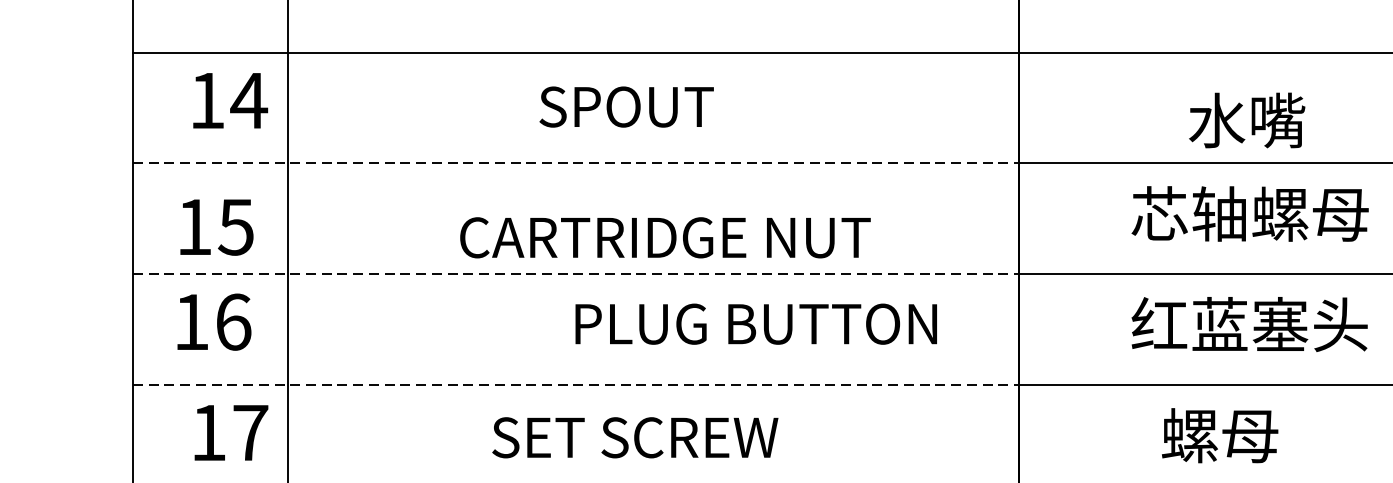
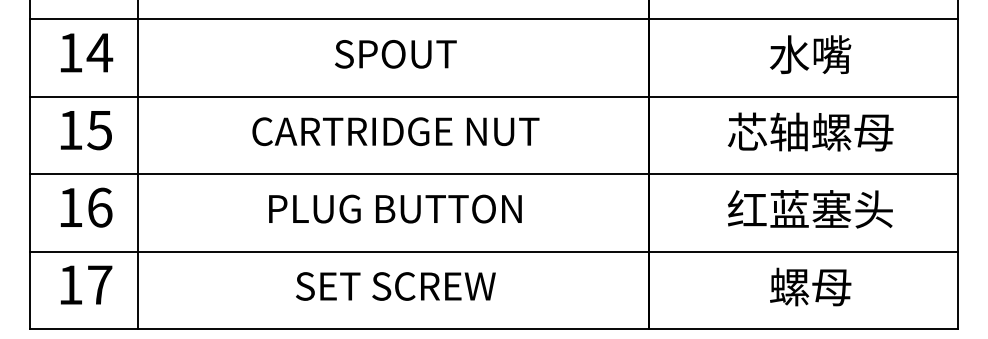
text: (229, 100) -> (86, 52), moved
text: (626, 107) -> (395, 54), moved
text: (1247, 120) -> (810, 54), moved
line: (576, 163) -> (339, 96), dashed -> solid
text: (215, 227) -> (85, 130), moved
text: (664, 237) -> (395, 131), moved
line: (576, 274) -> (339, 174), dashed -> solid
text: (756, 323) -> (395, 208), moved
line: (576, 384) -> (339, 251), dashed -> solid
text: (231, 432) -> (86, 284), moved
text: (1219, 434) -> (810, 286), moved
text: (634, 437) -> (395, 286), moved

